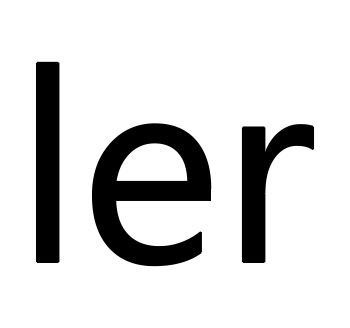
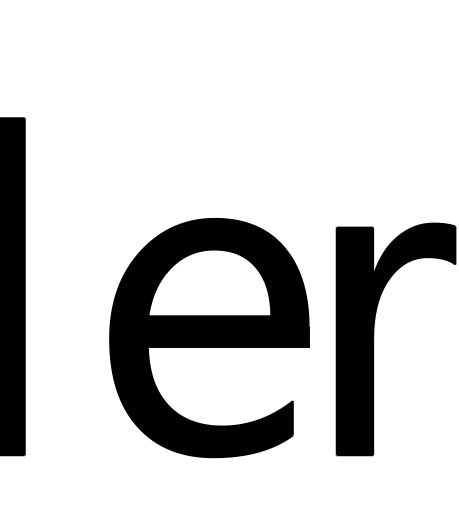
part: (151, 194) -> (209, 337), moved

